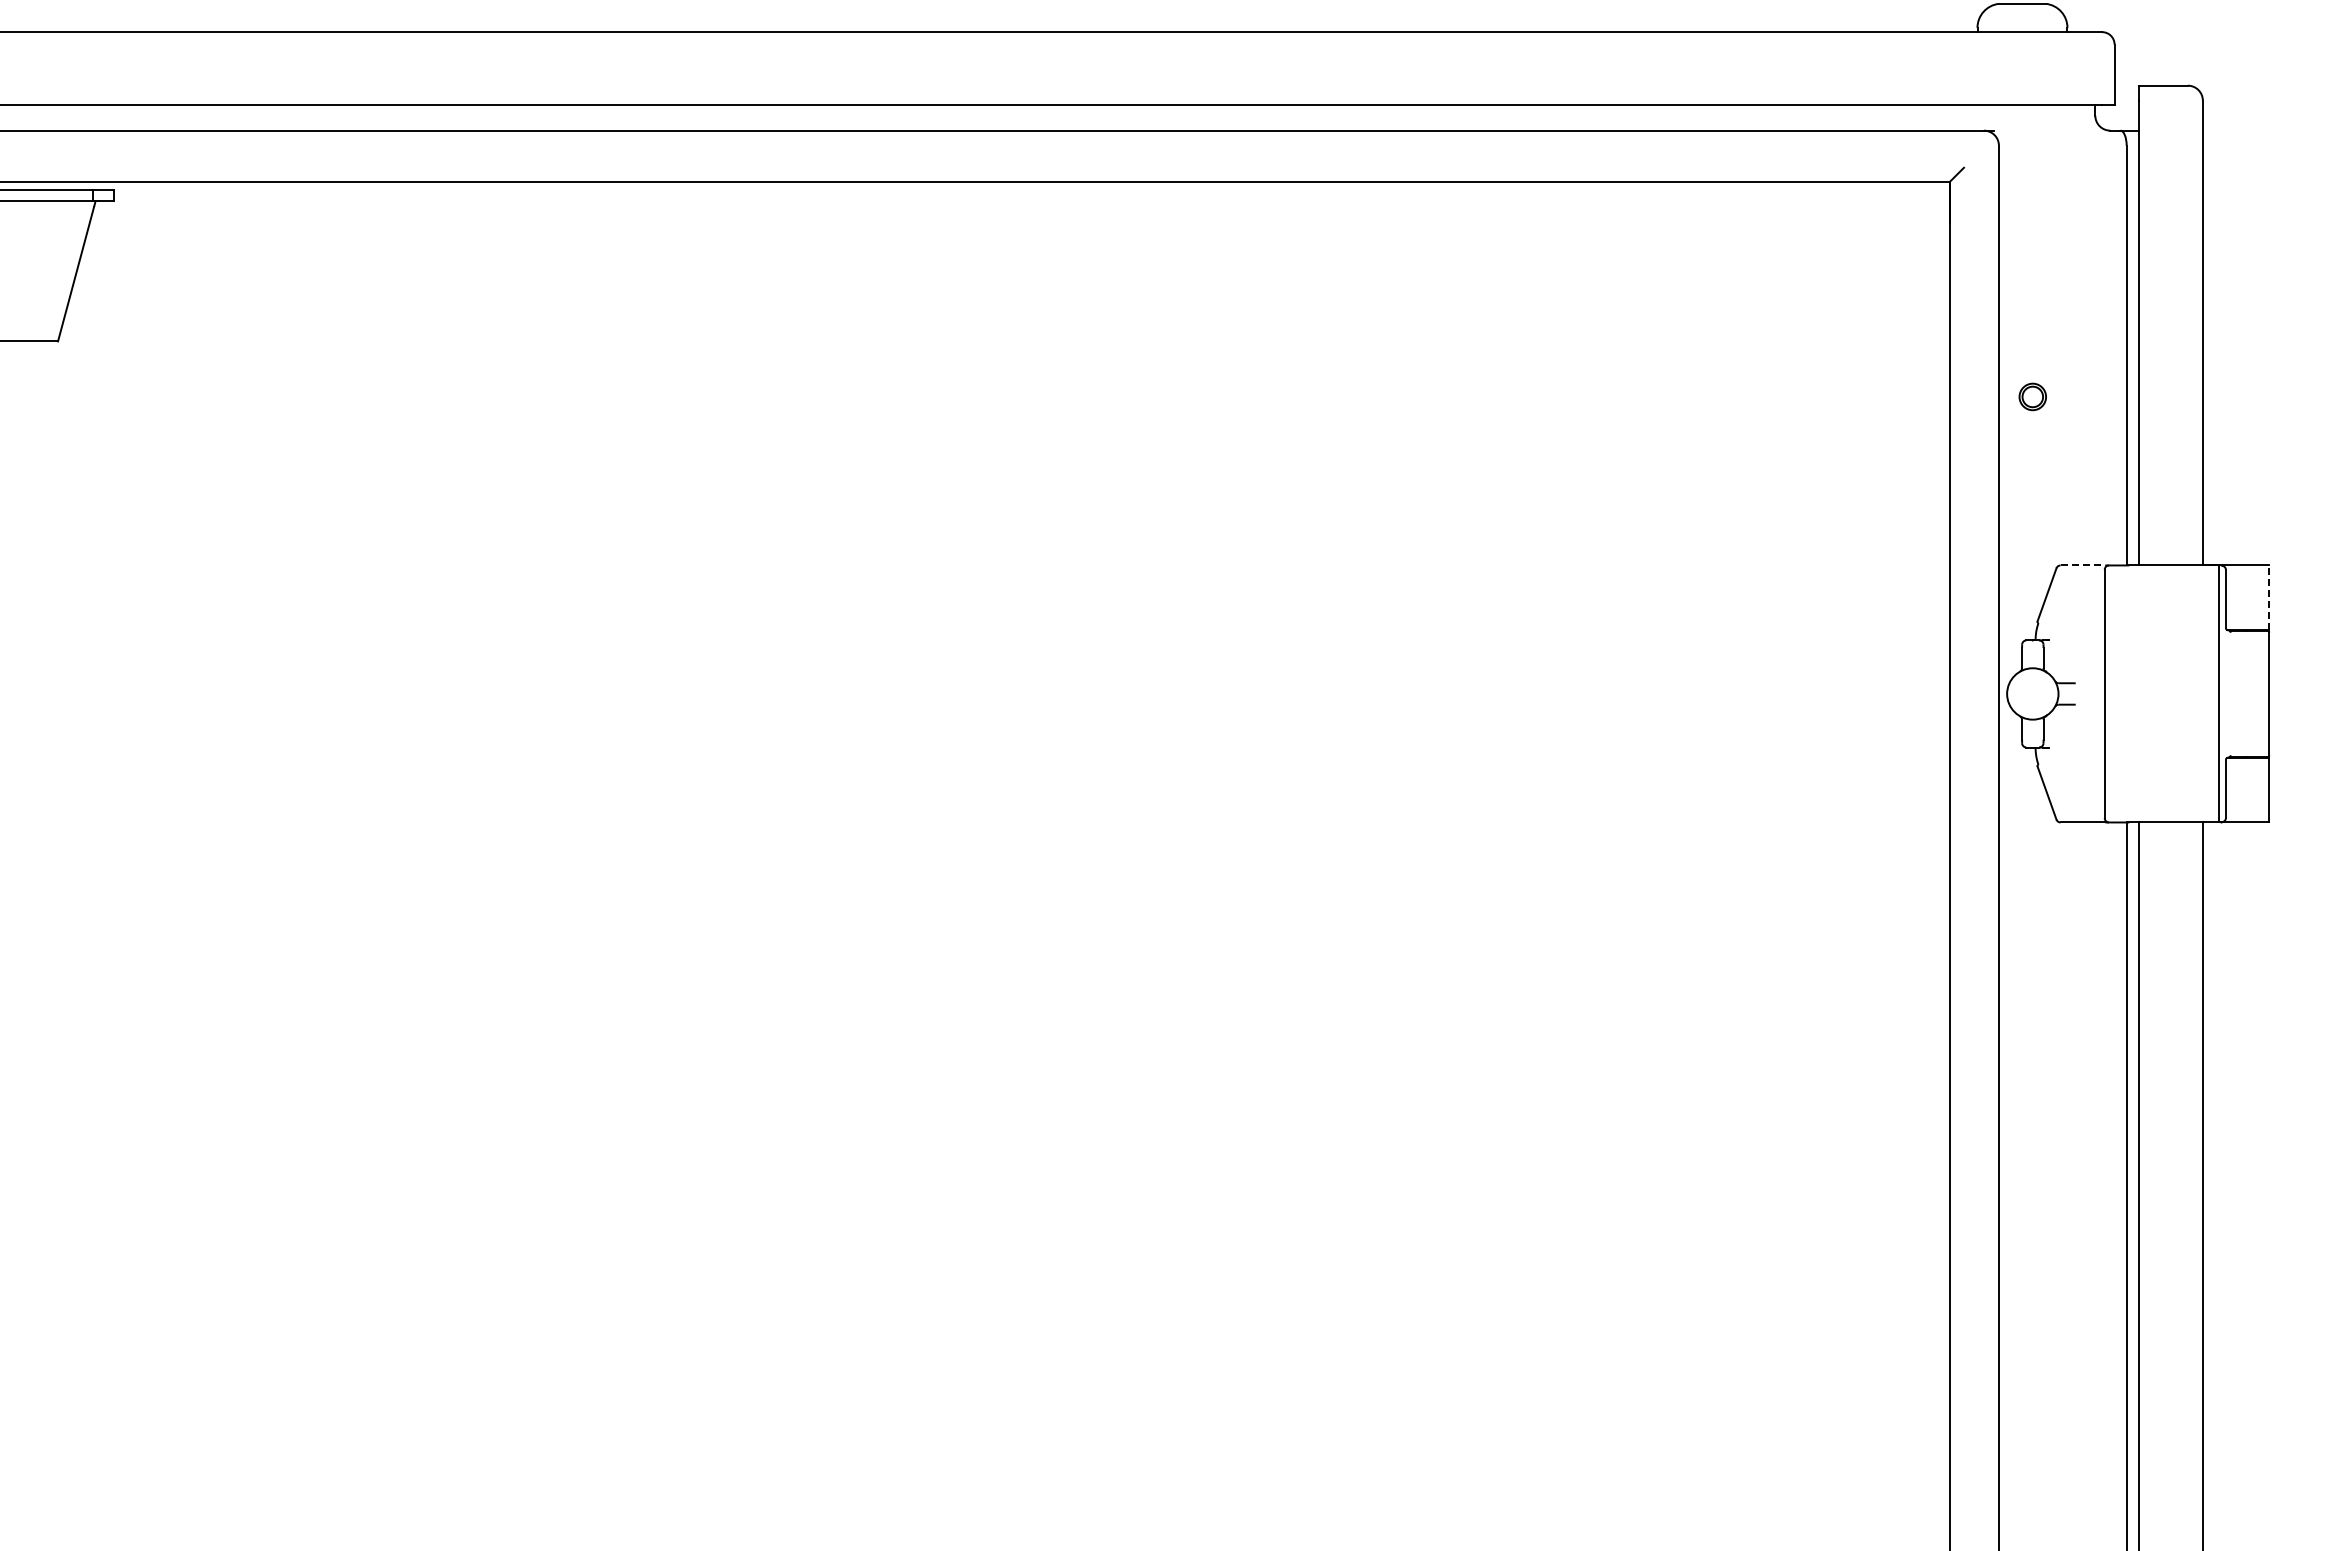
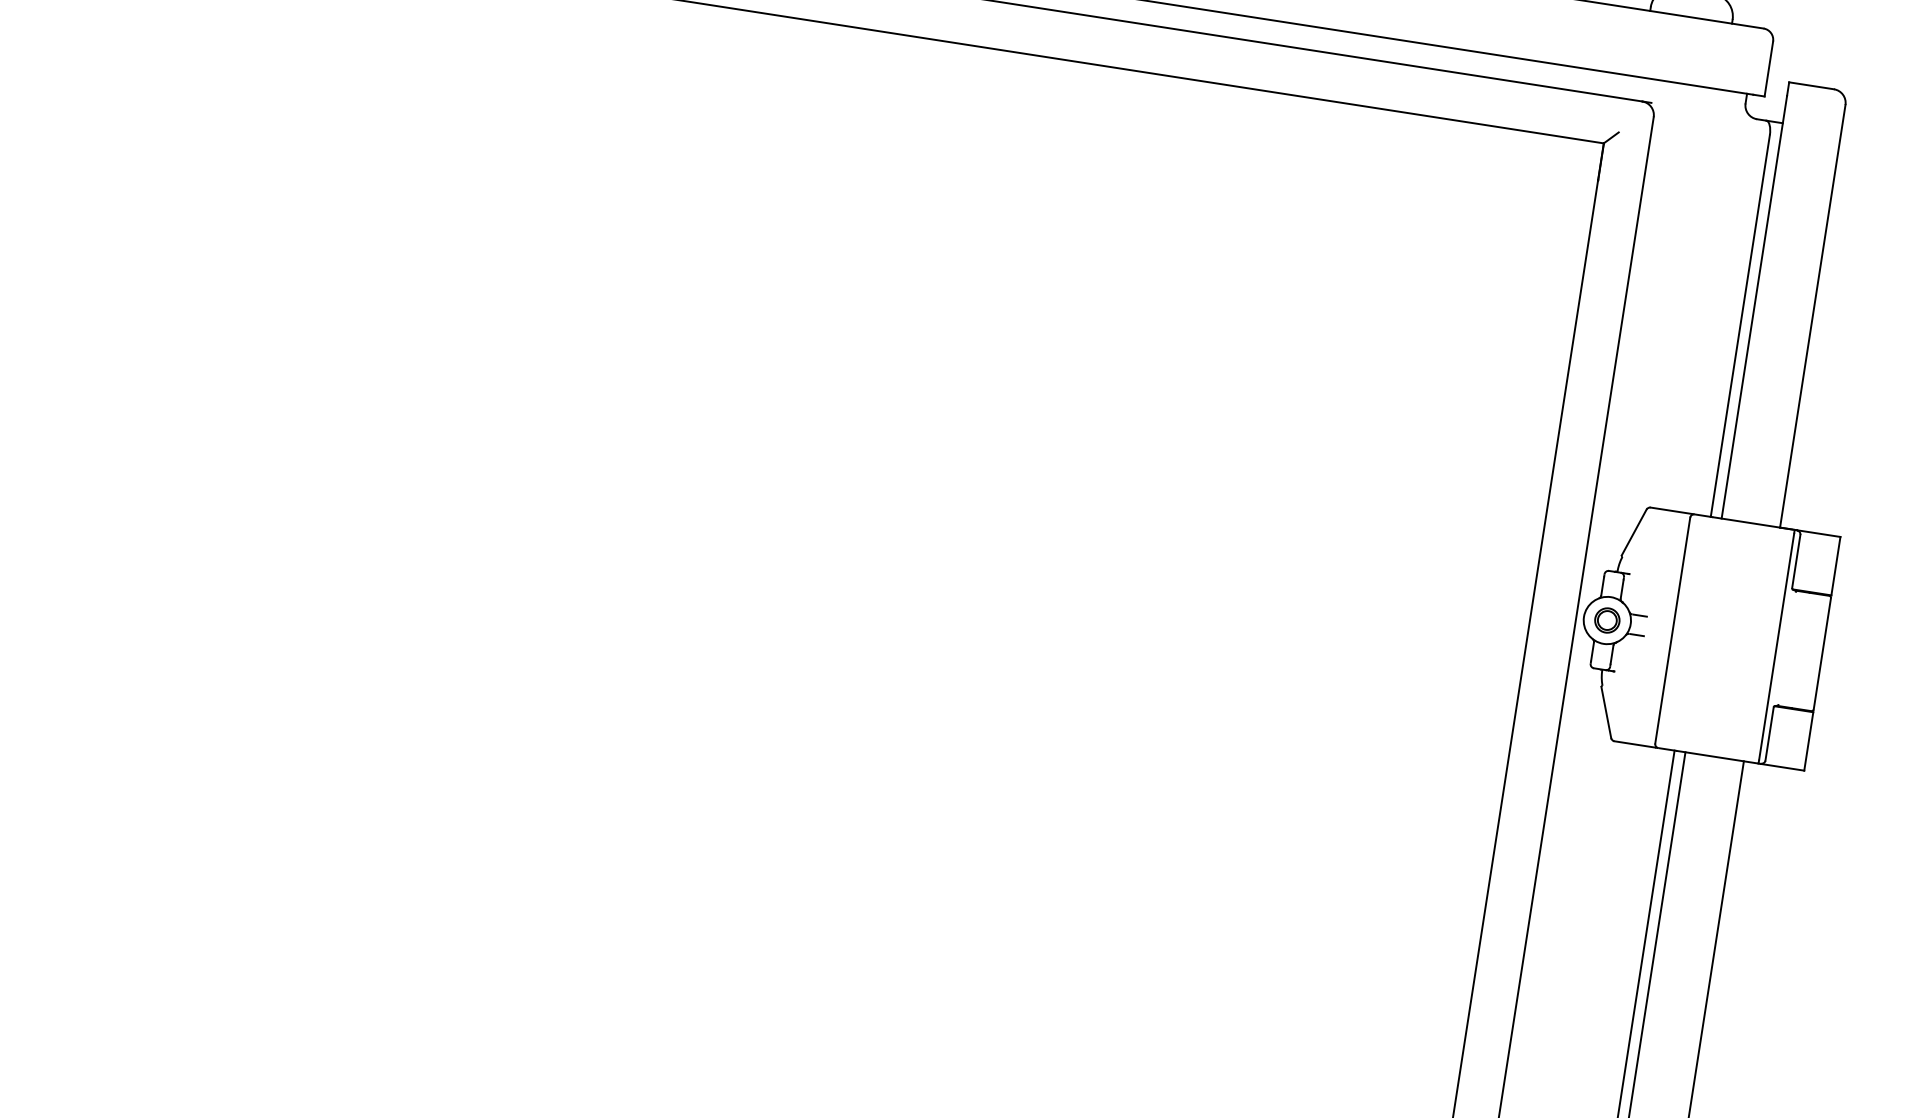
part: (2032, 396) -> (1607, 620), moved
line: (2083, 565) -> (1671, 510), dashed -> solid
line: (2269, 597) -> (1836, 566), dashed -> solid

